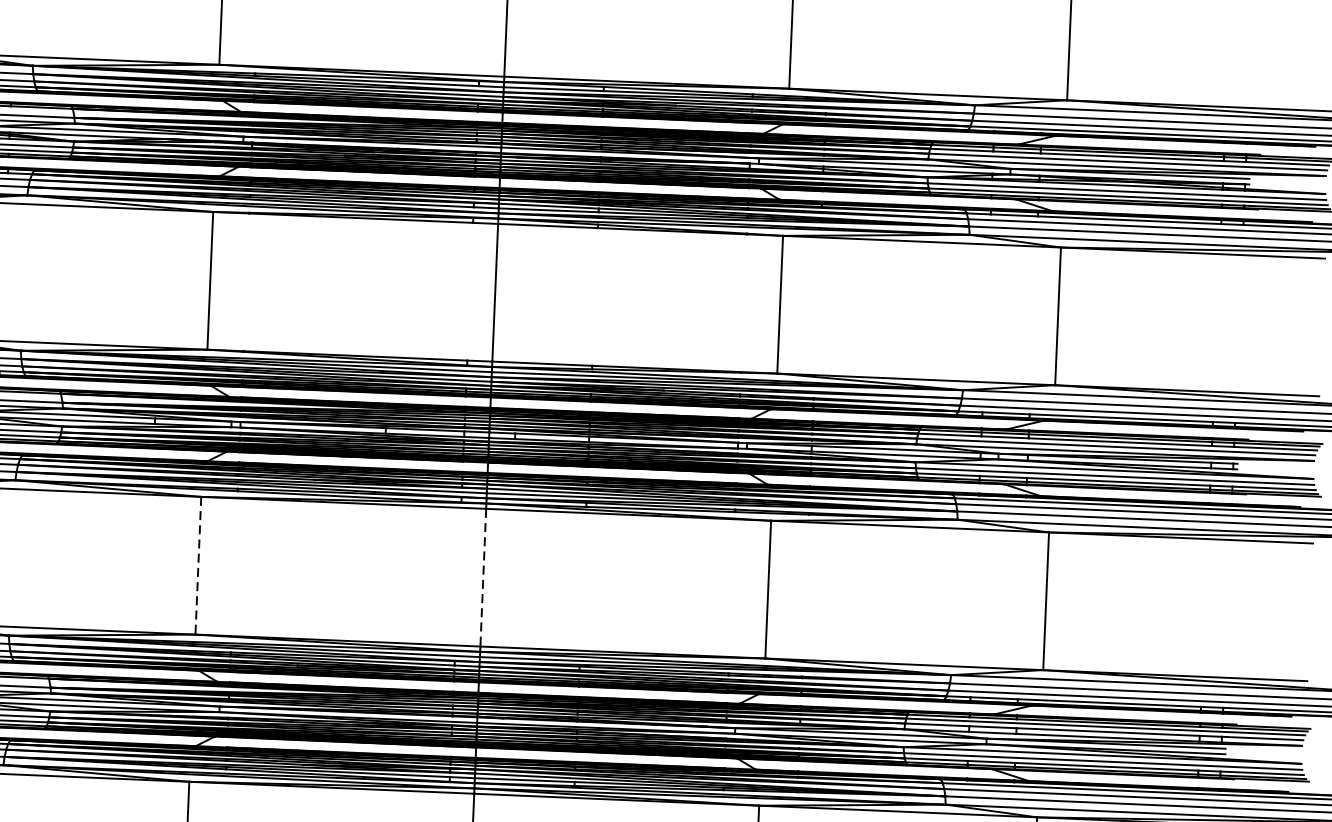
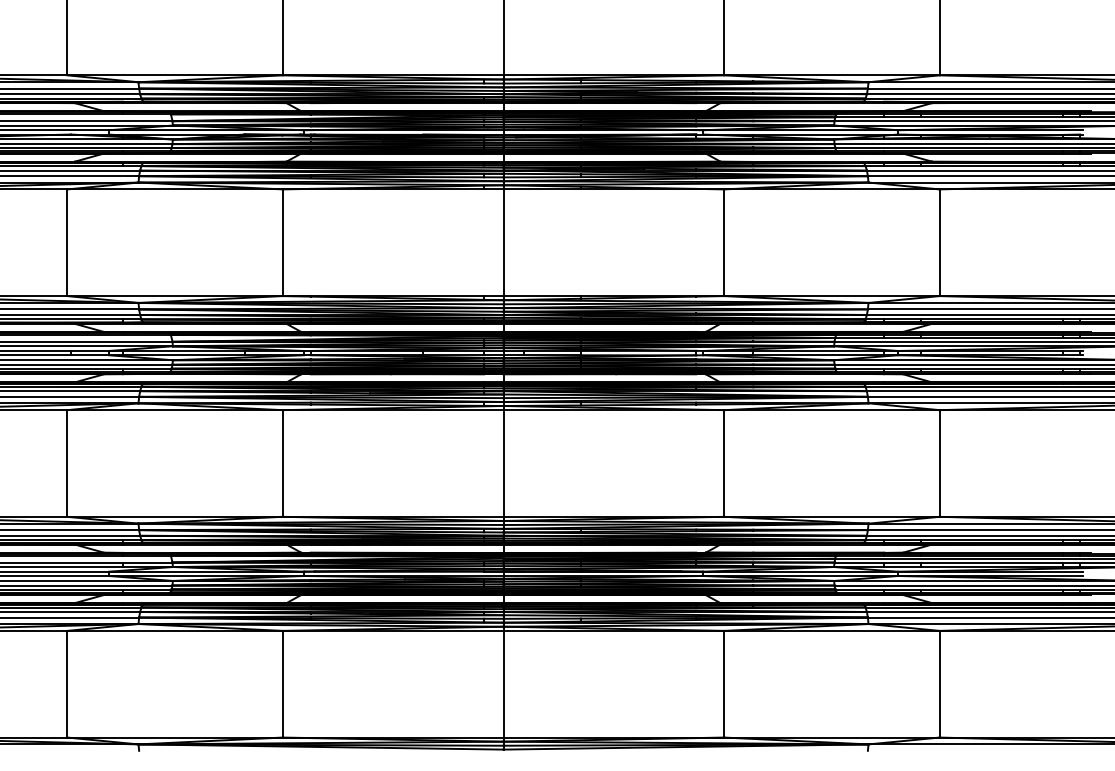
line: (198, 565) -> (282, 463), dashed -> solid
line: (483, 577) -> (503, 463), dashed -> solid

